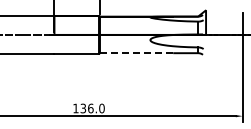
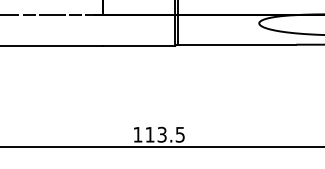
line: (137, 53) -> (238, 45), dashed -> solid
text: (92, 108) -> (164, 134), 136.0 -> 113.5

